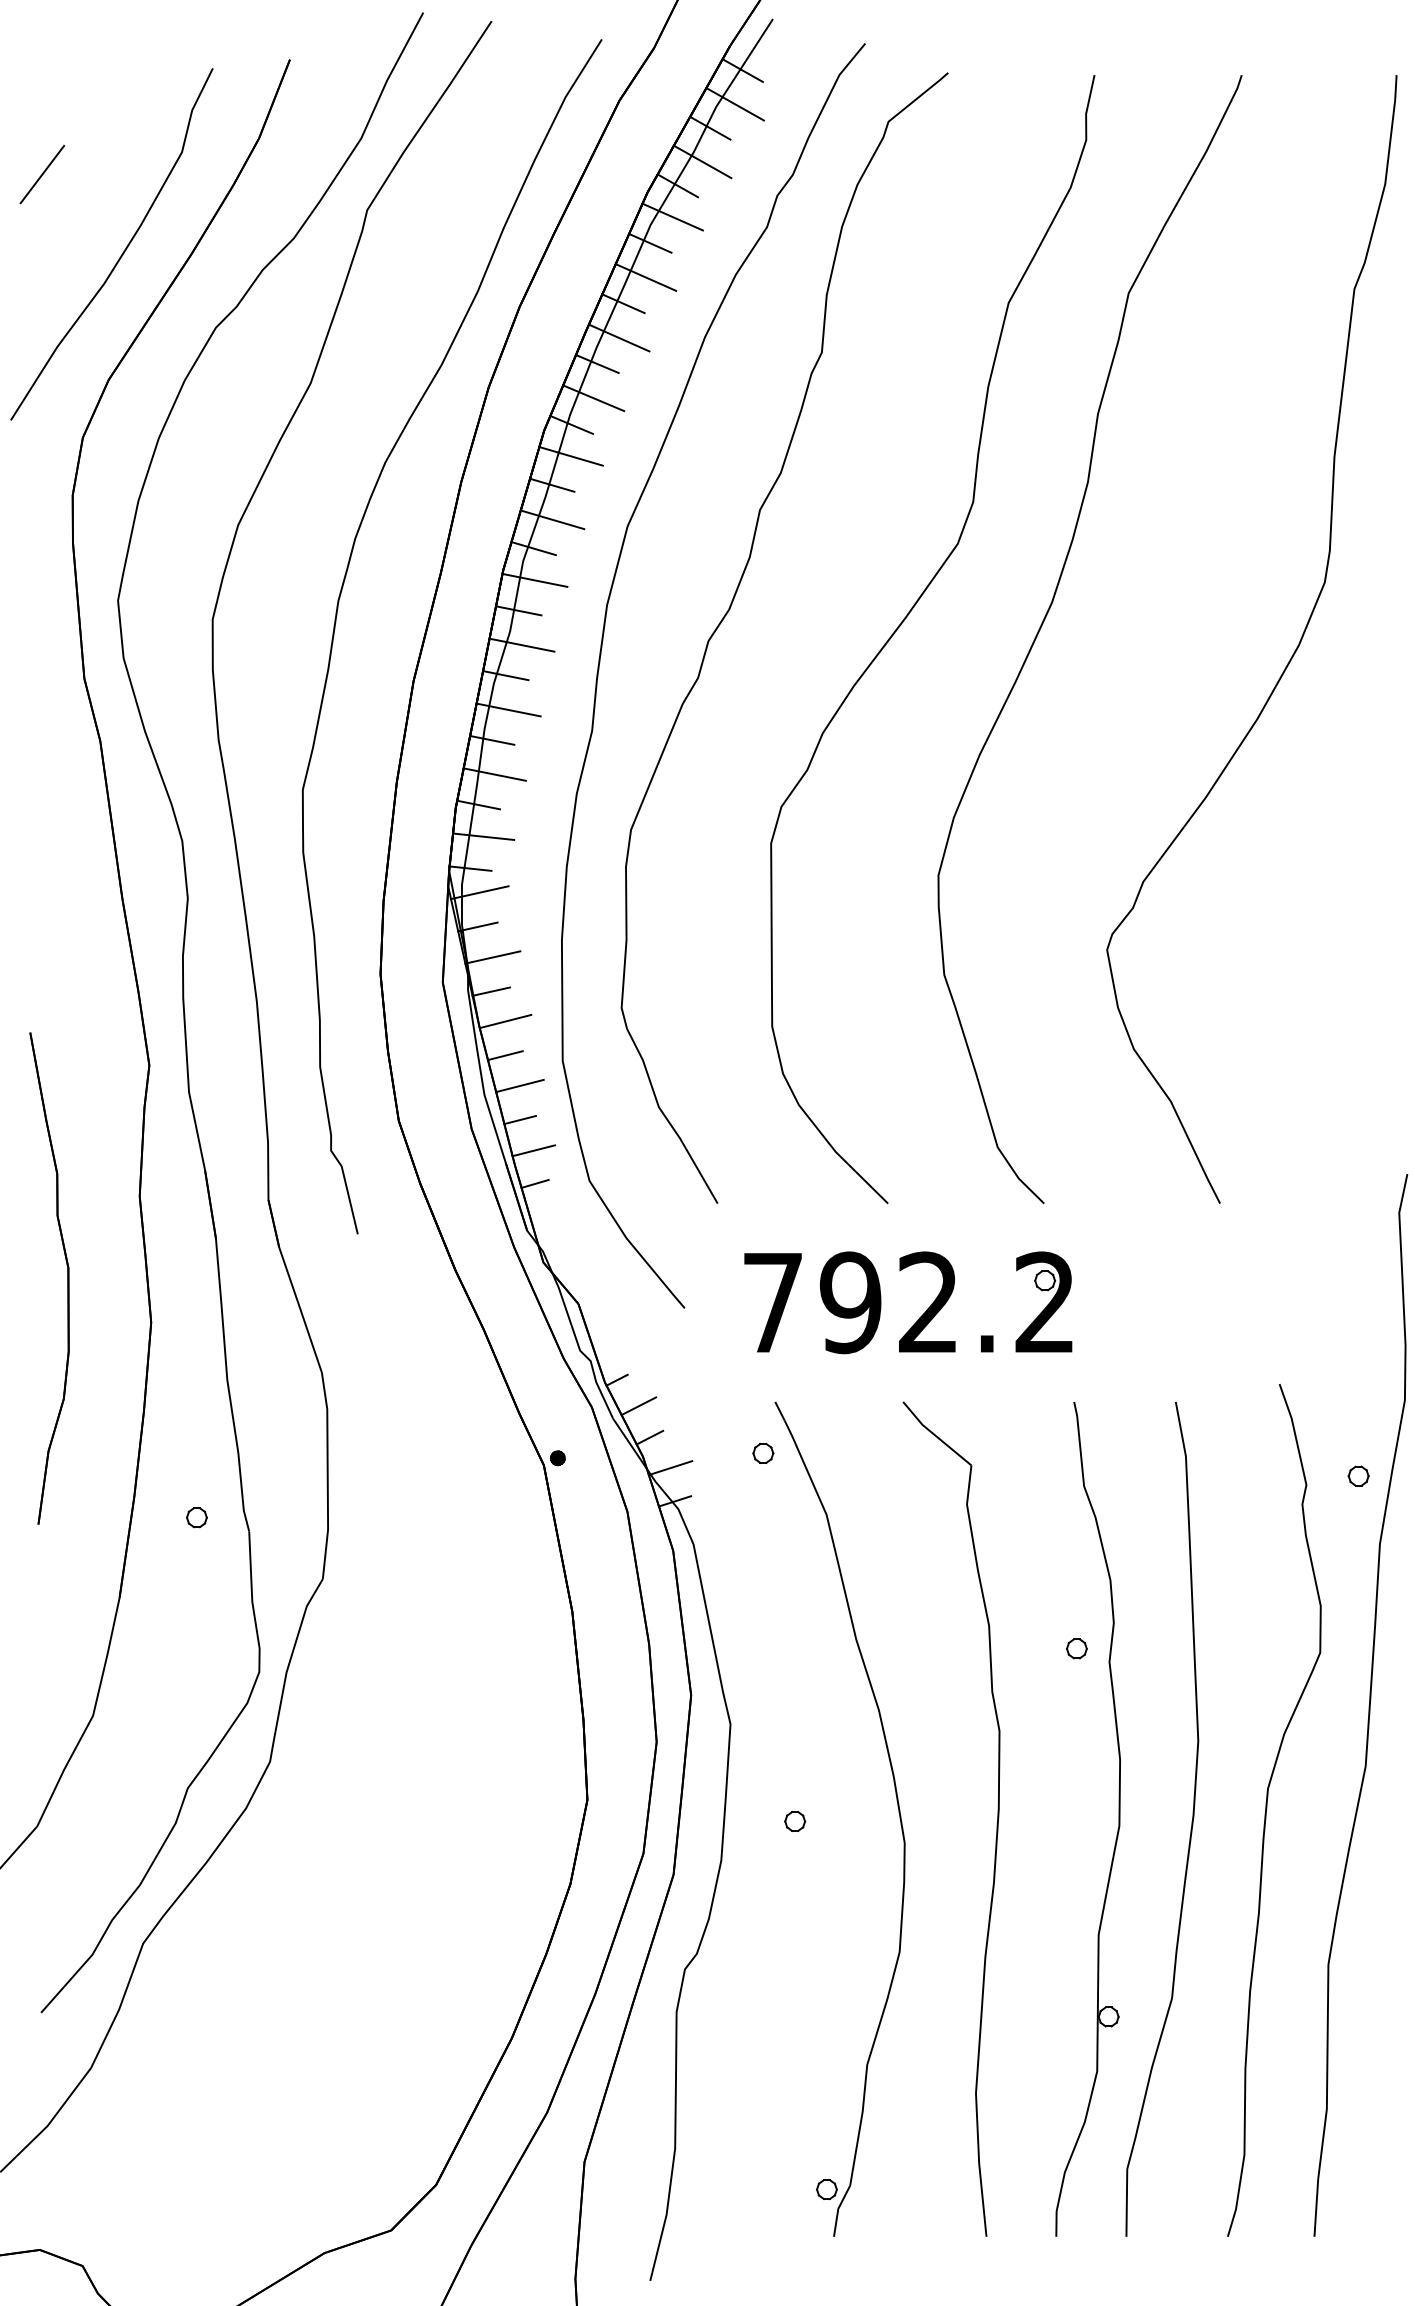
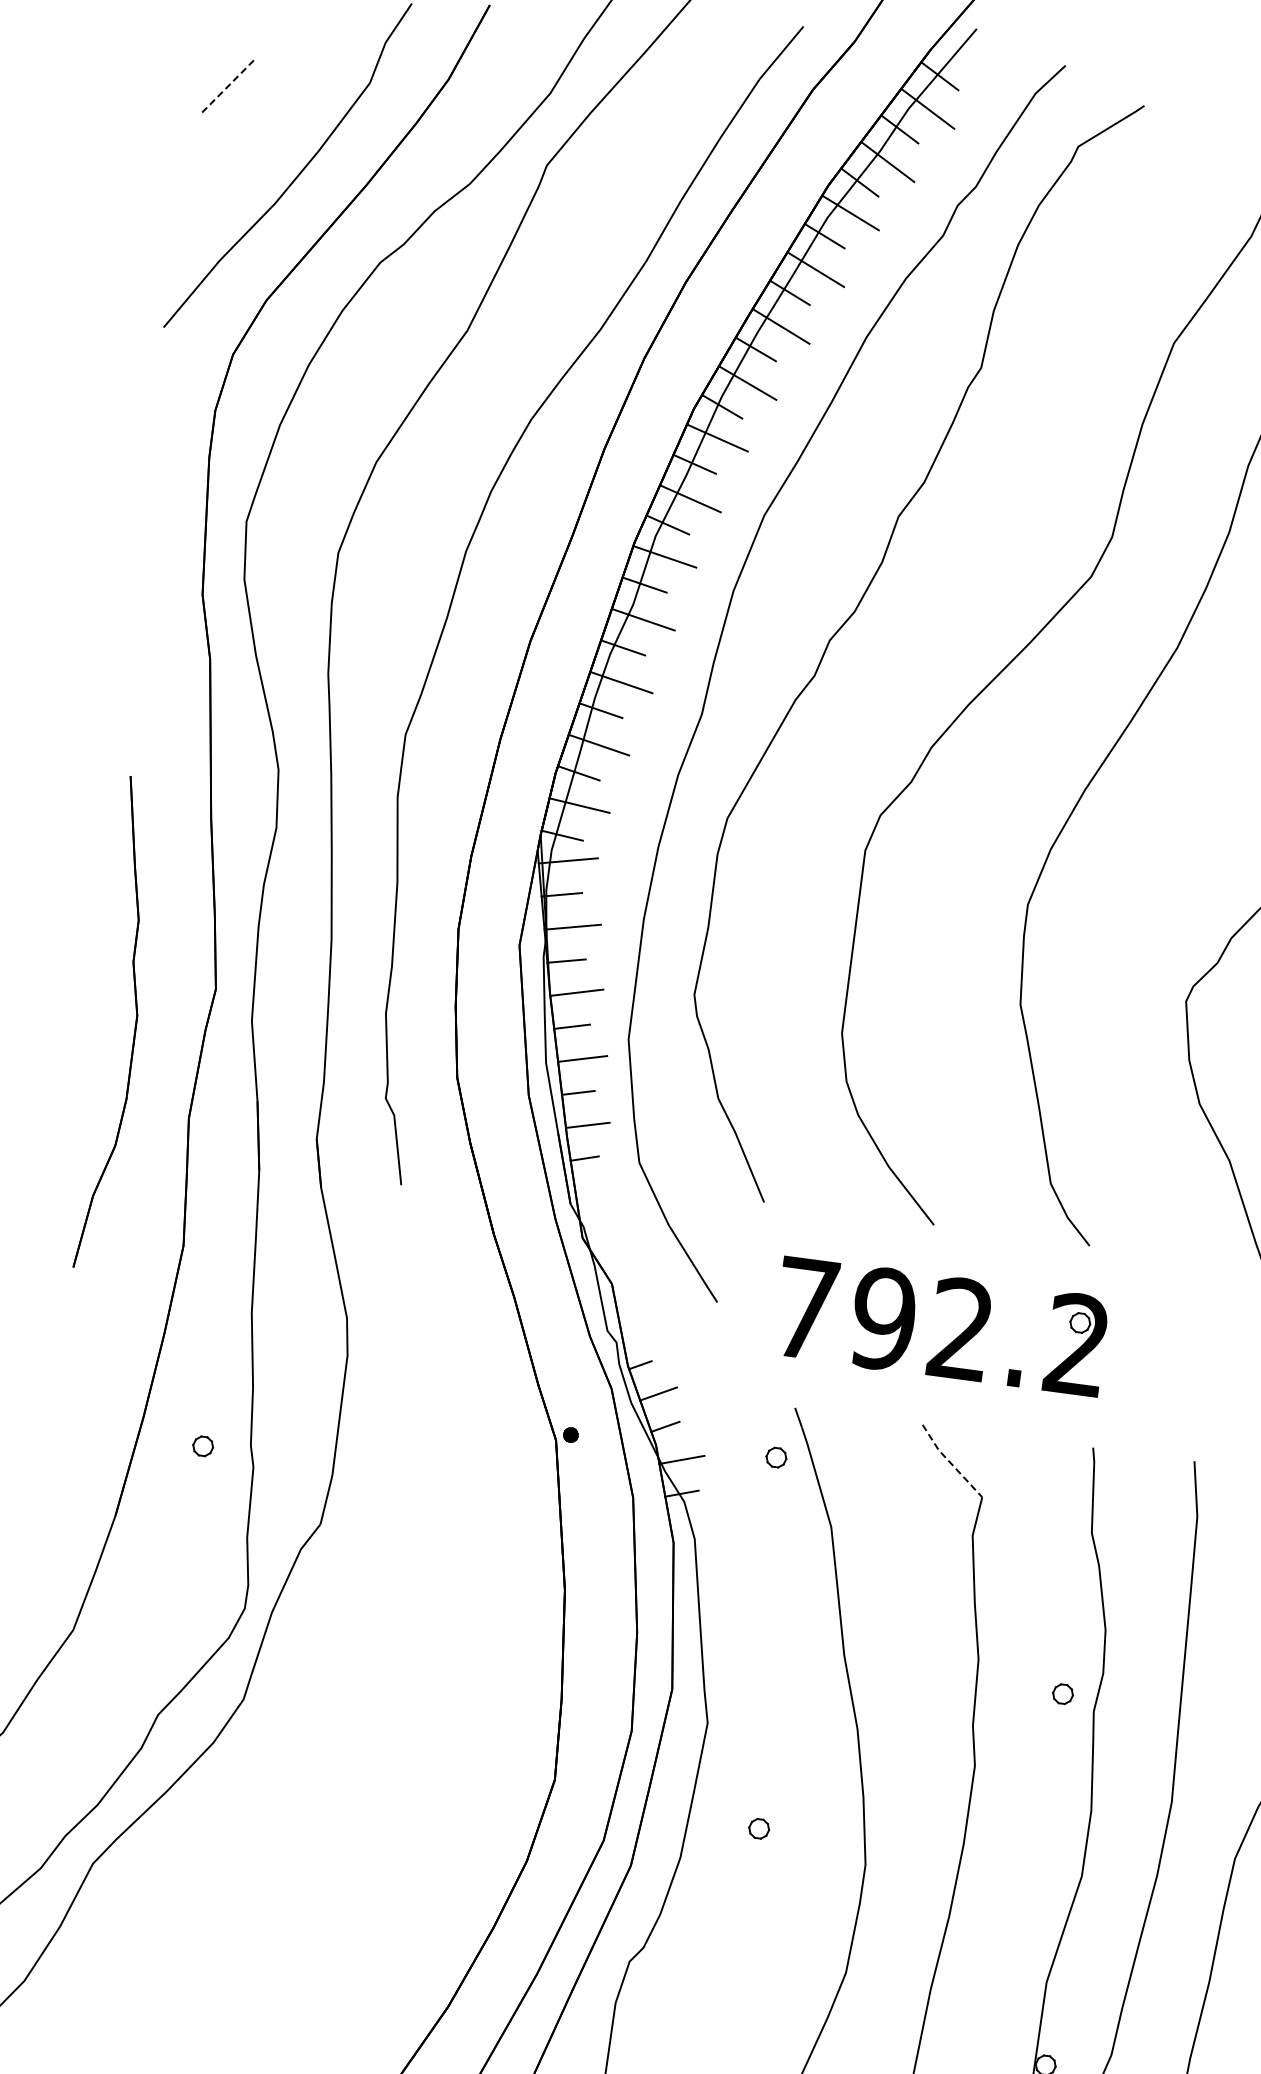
line: (42, 174) -> (227, 86), solid -> dashed
part: (67, 1278) -> (135, 1026), moved
line: (935, 1435) -> (950, 1462), solid -> dashed

